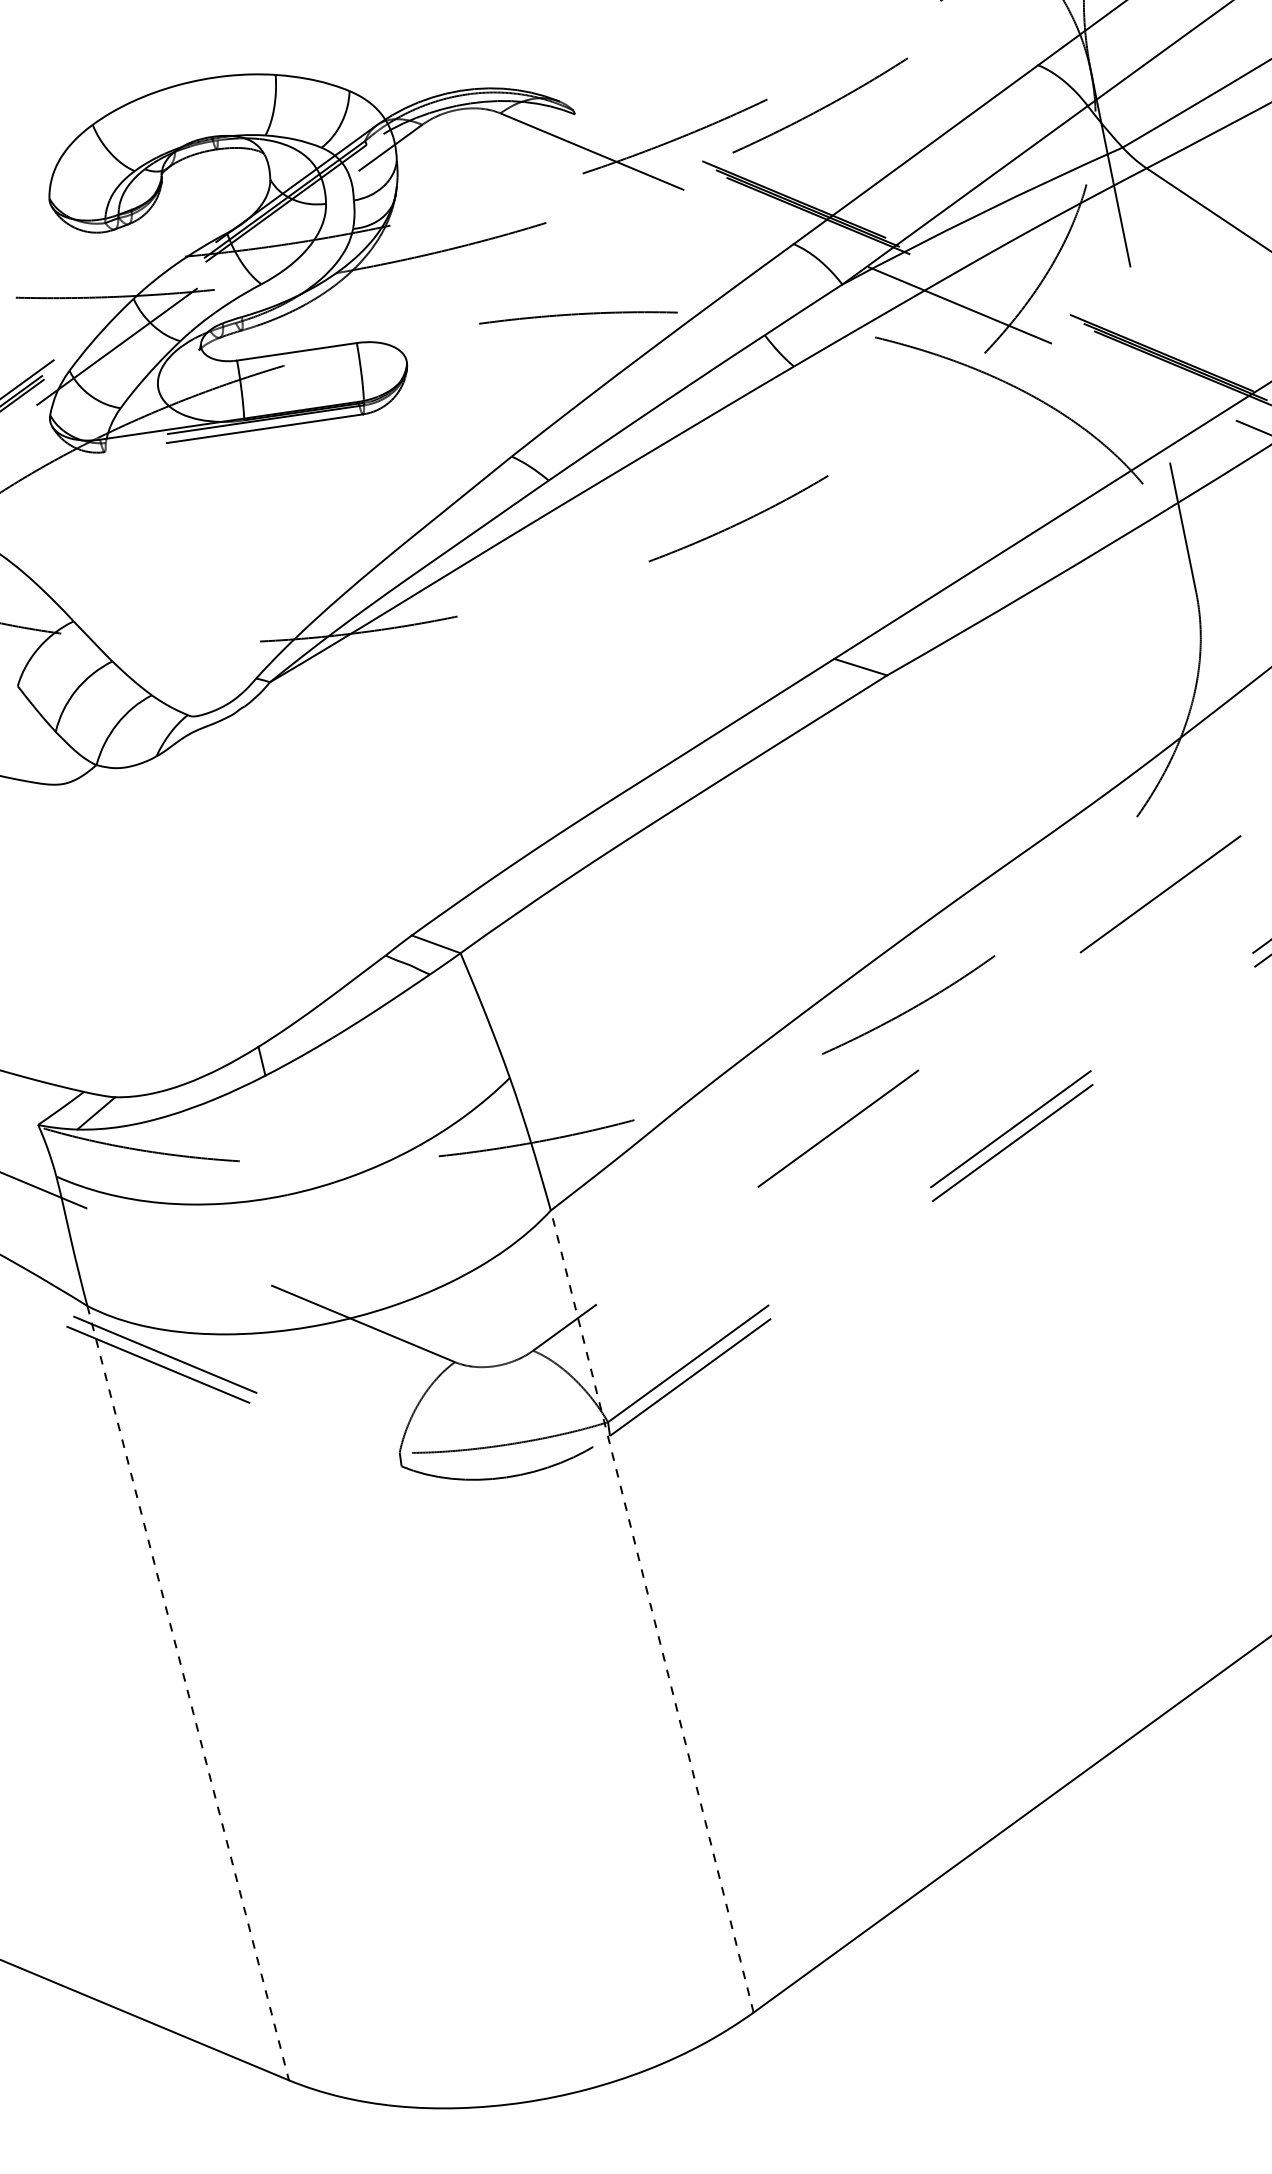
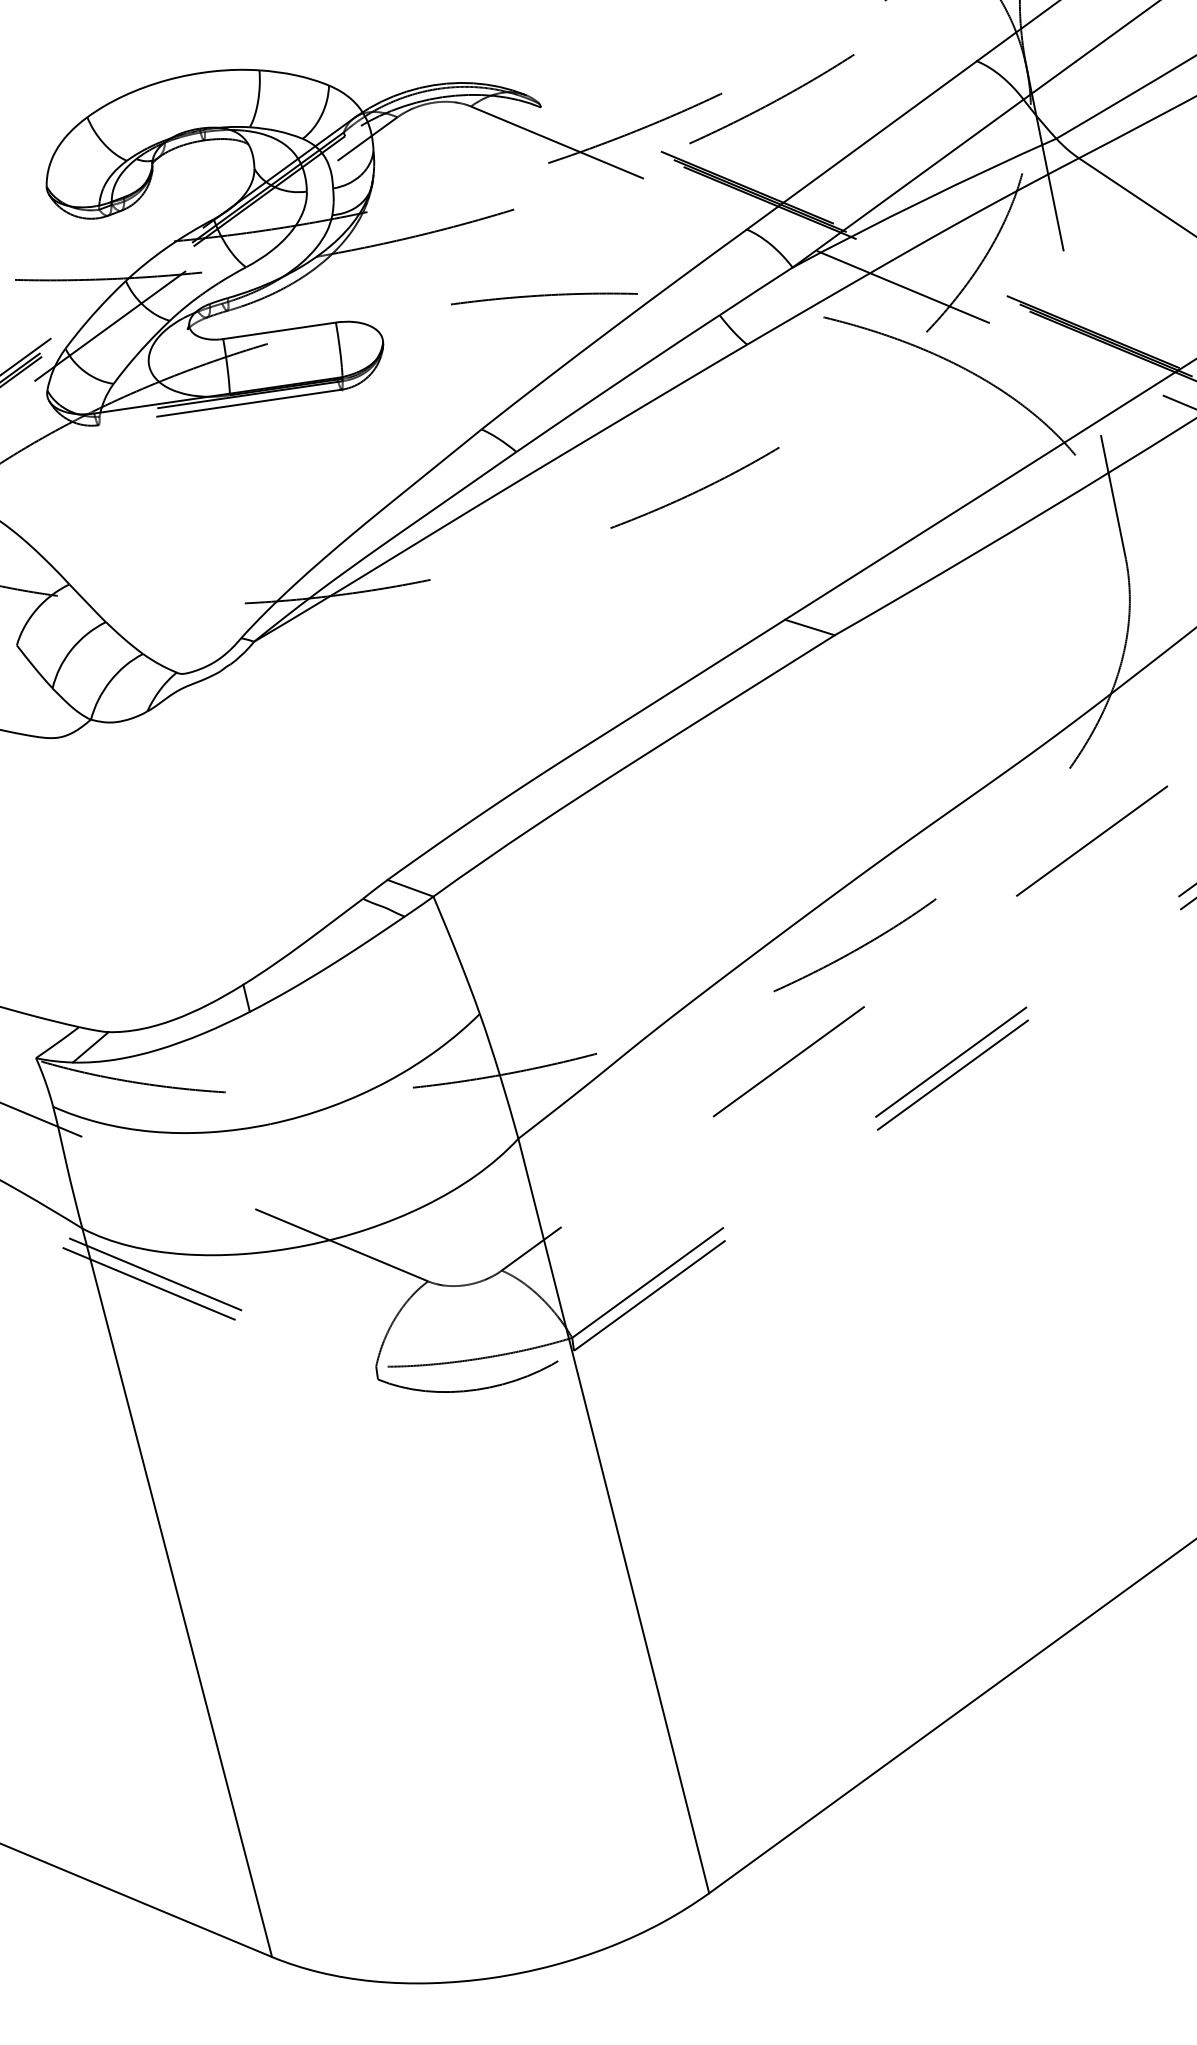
line: (652, 1611) -> (614, 1515), dashed -> solid
line: (188, 1693) -> (177, 1593), dashed -> solid

